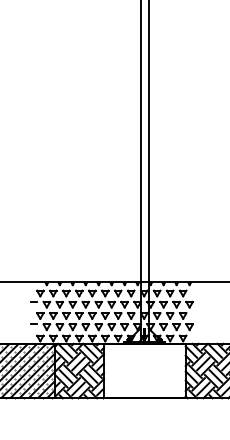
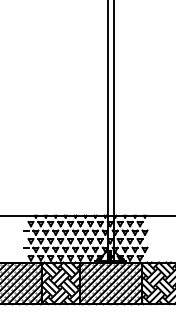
hatch: (144, 370) -> (110, 282), added

